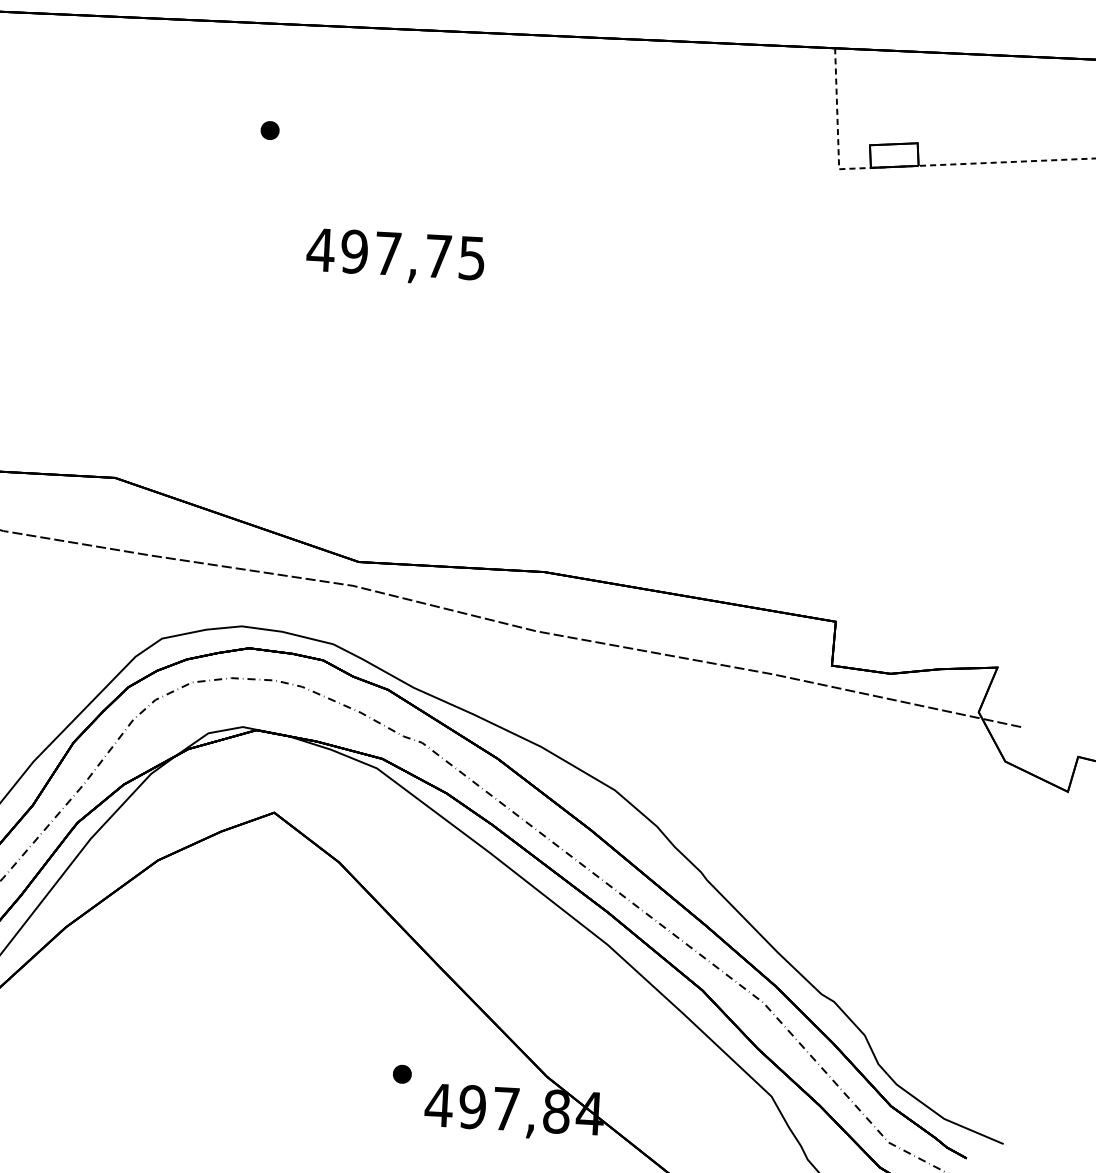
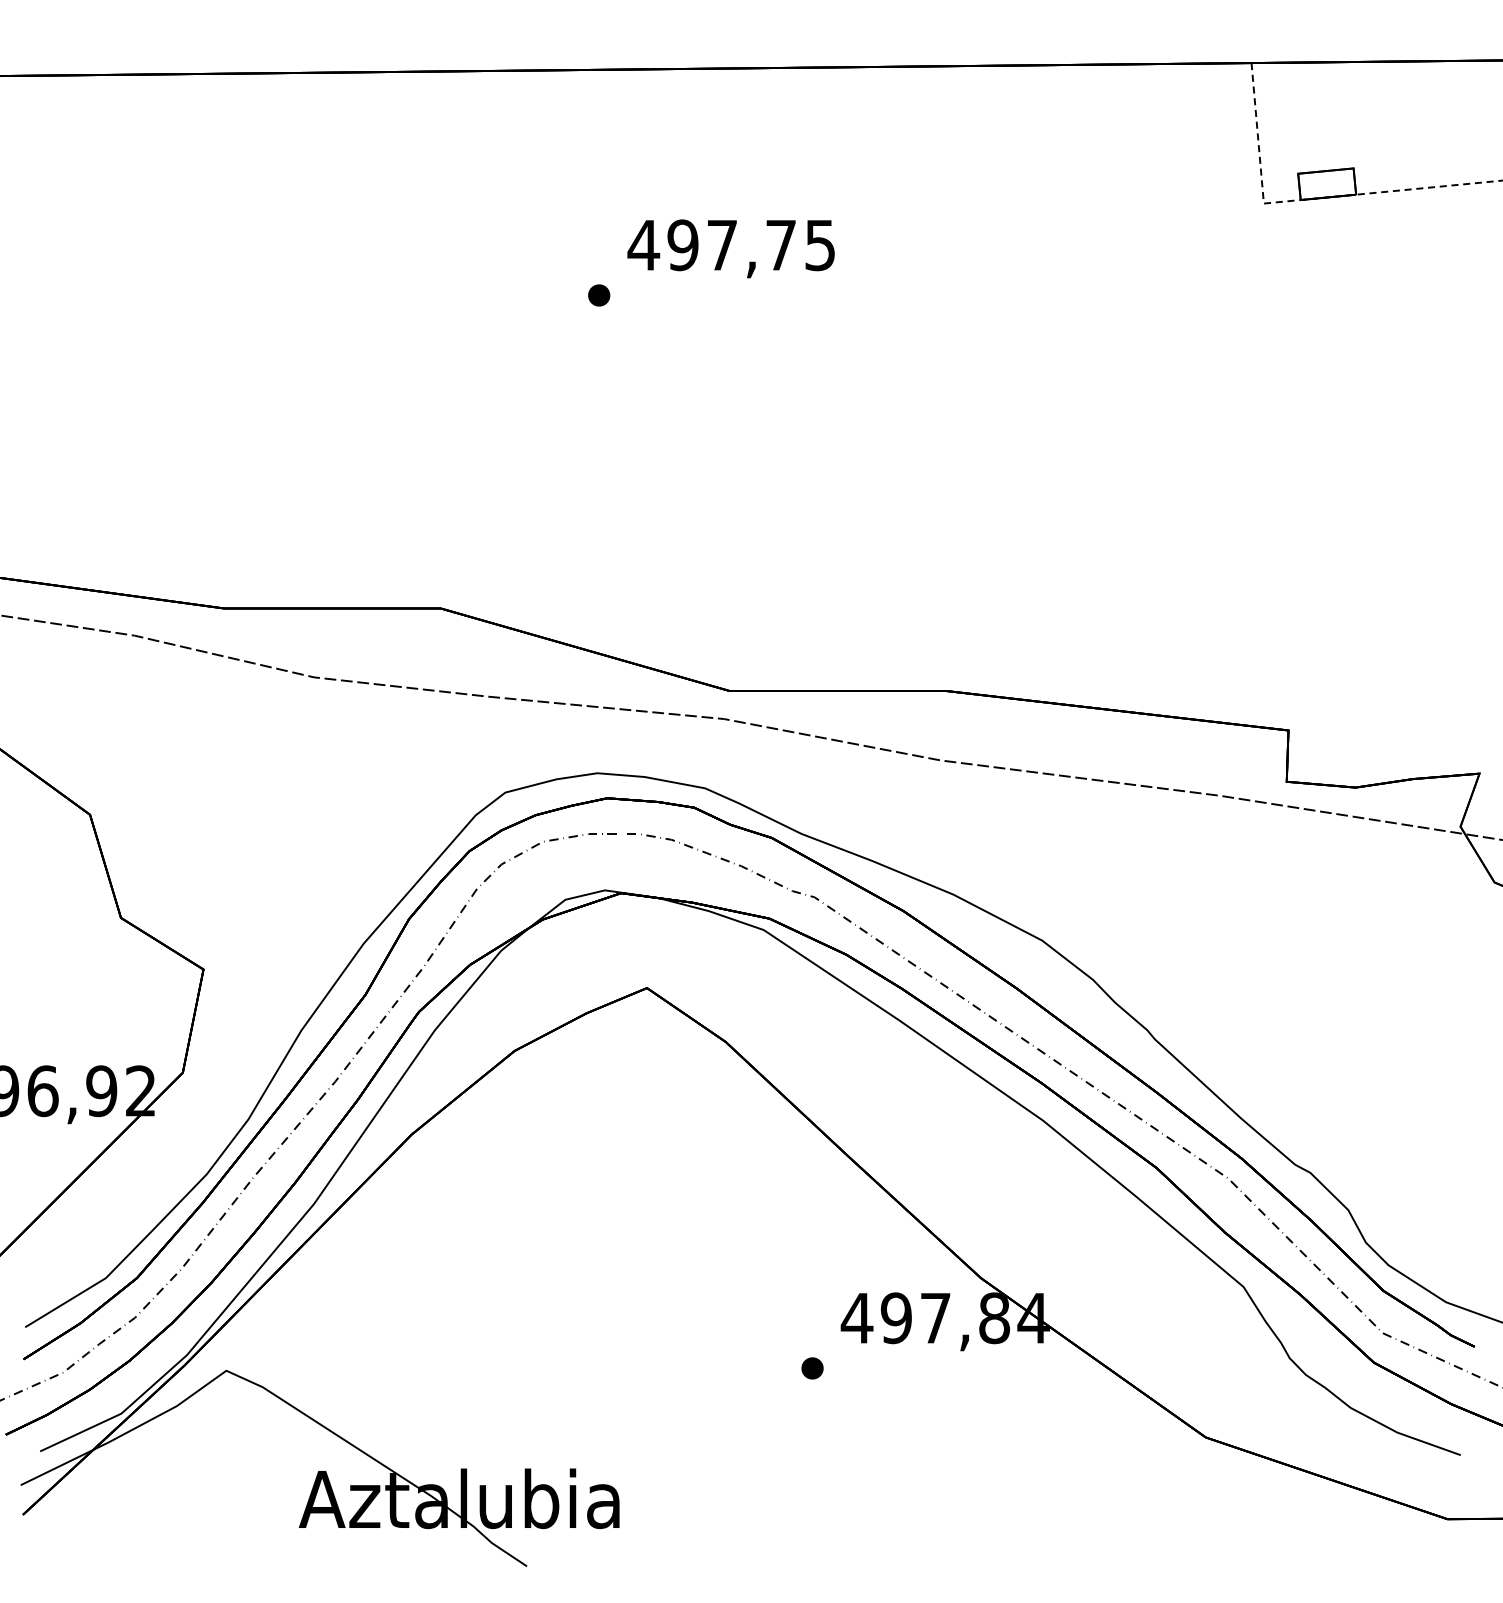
part: (270, 130) -> (599, 295), moved
text: (395, 256) -> (730, 248), moved
part: (402, 1074) -> (812, 1368), moved

